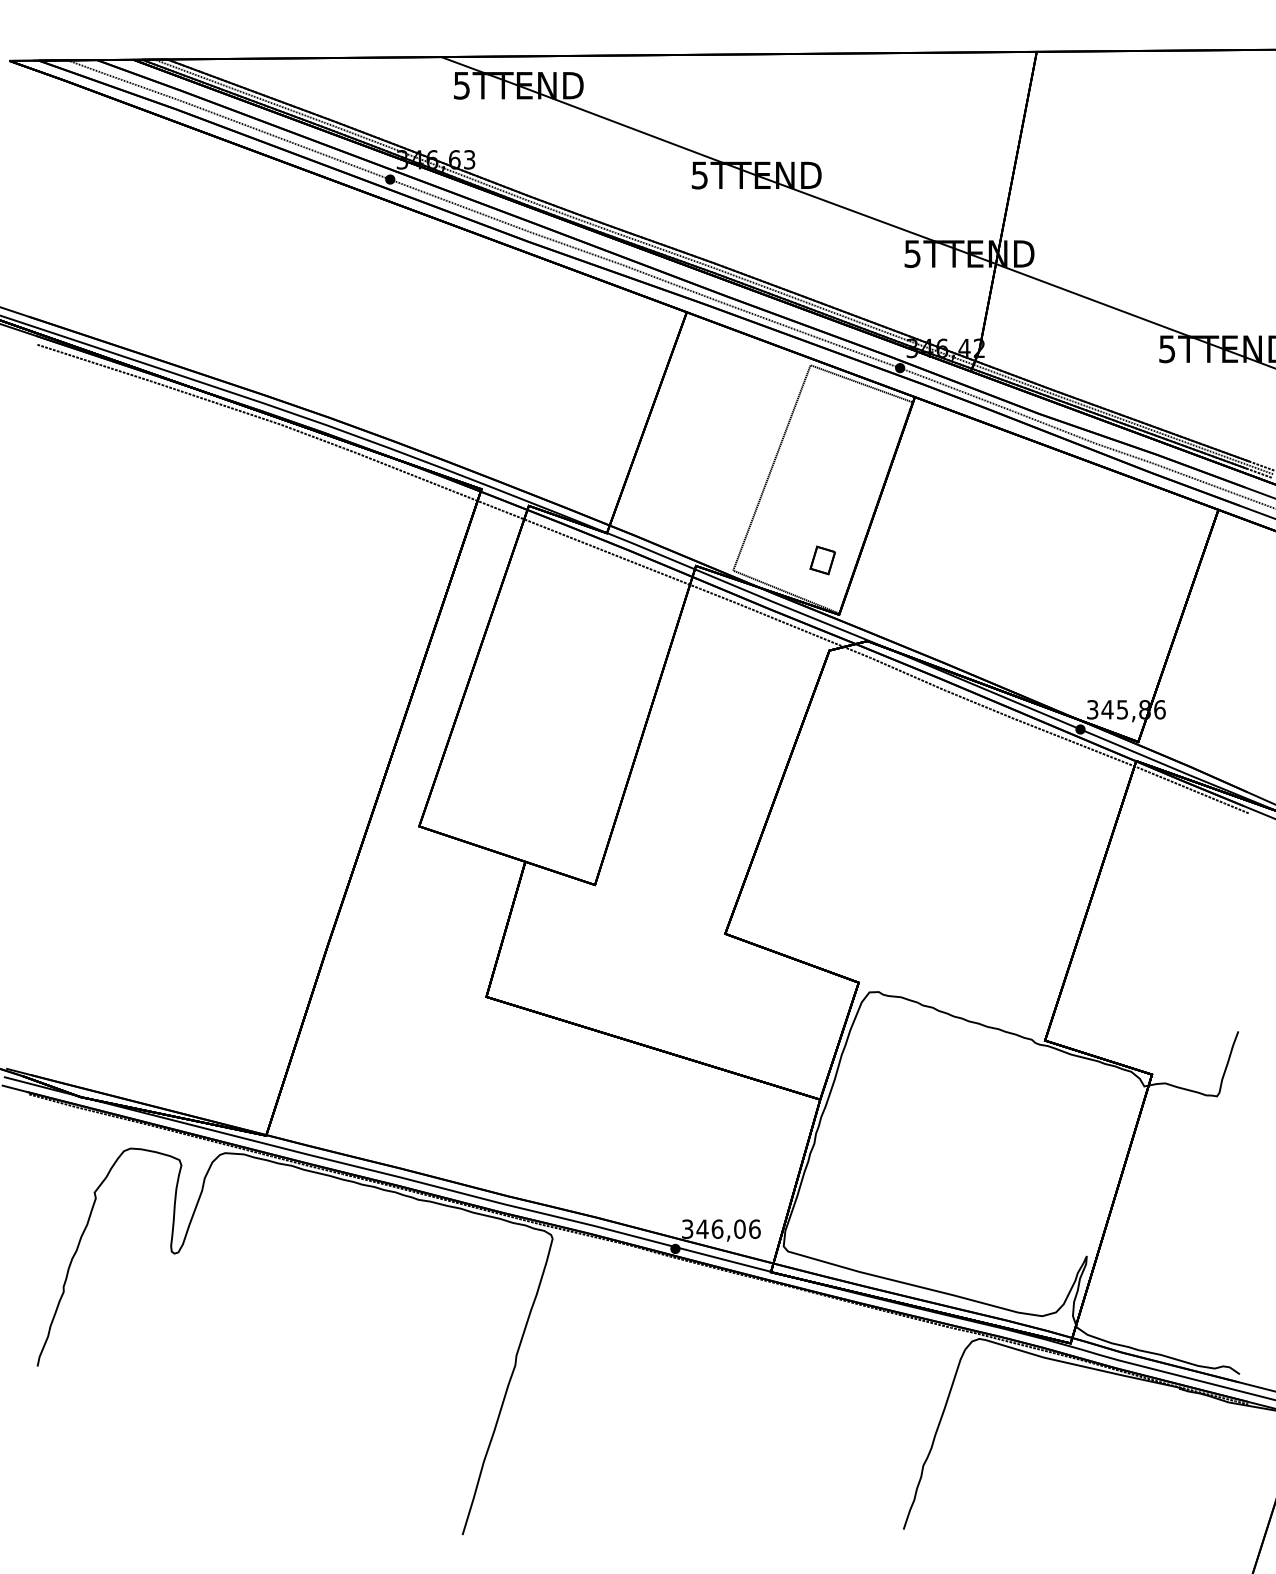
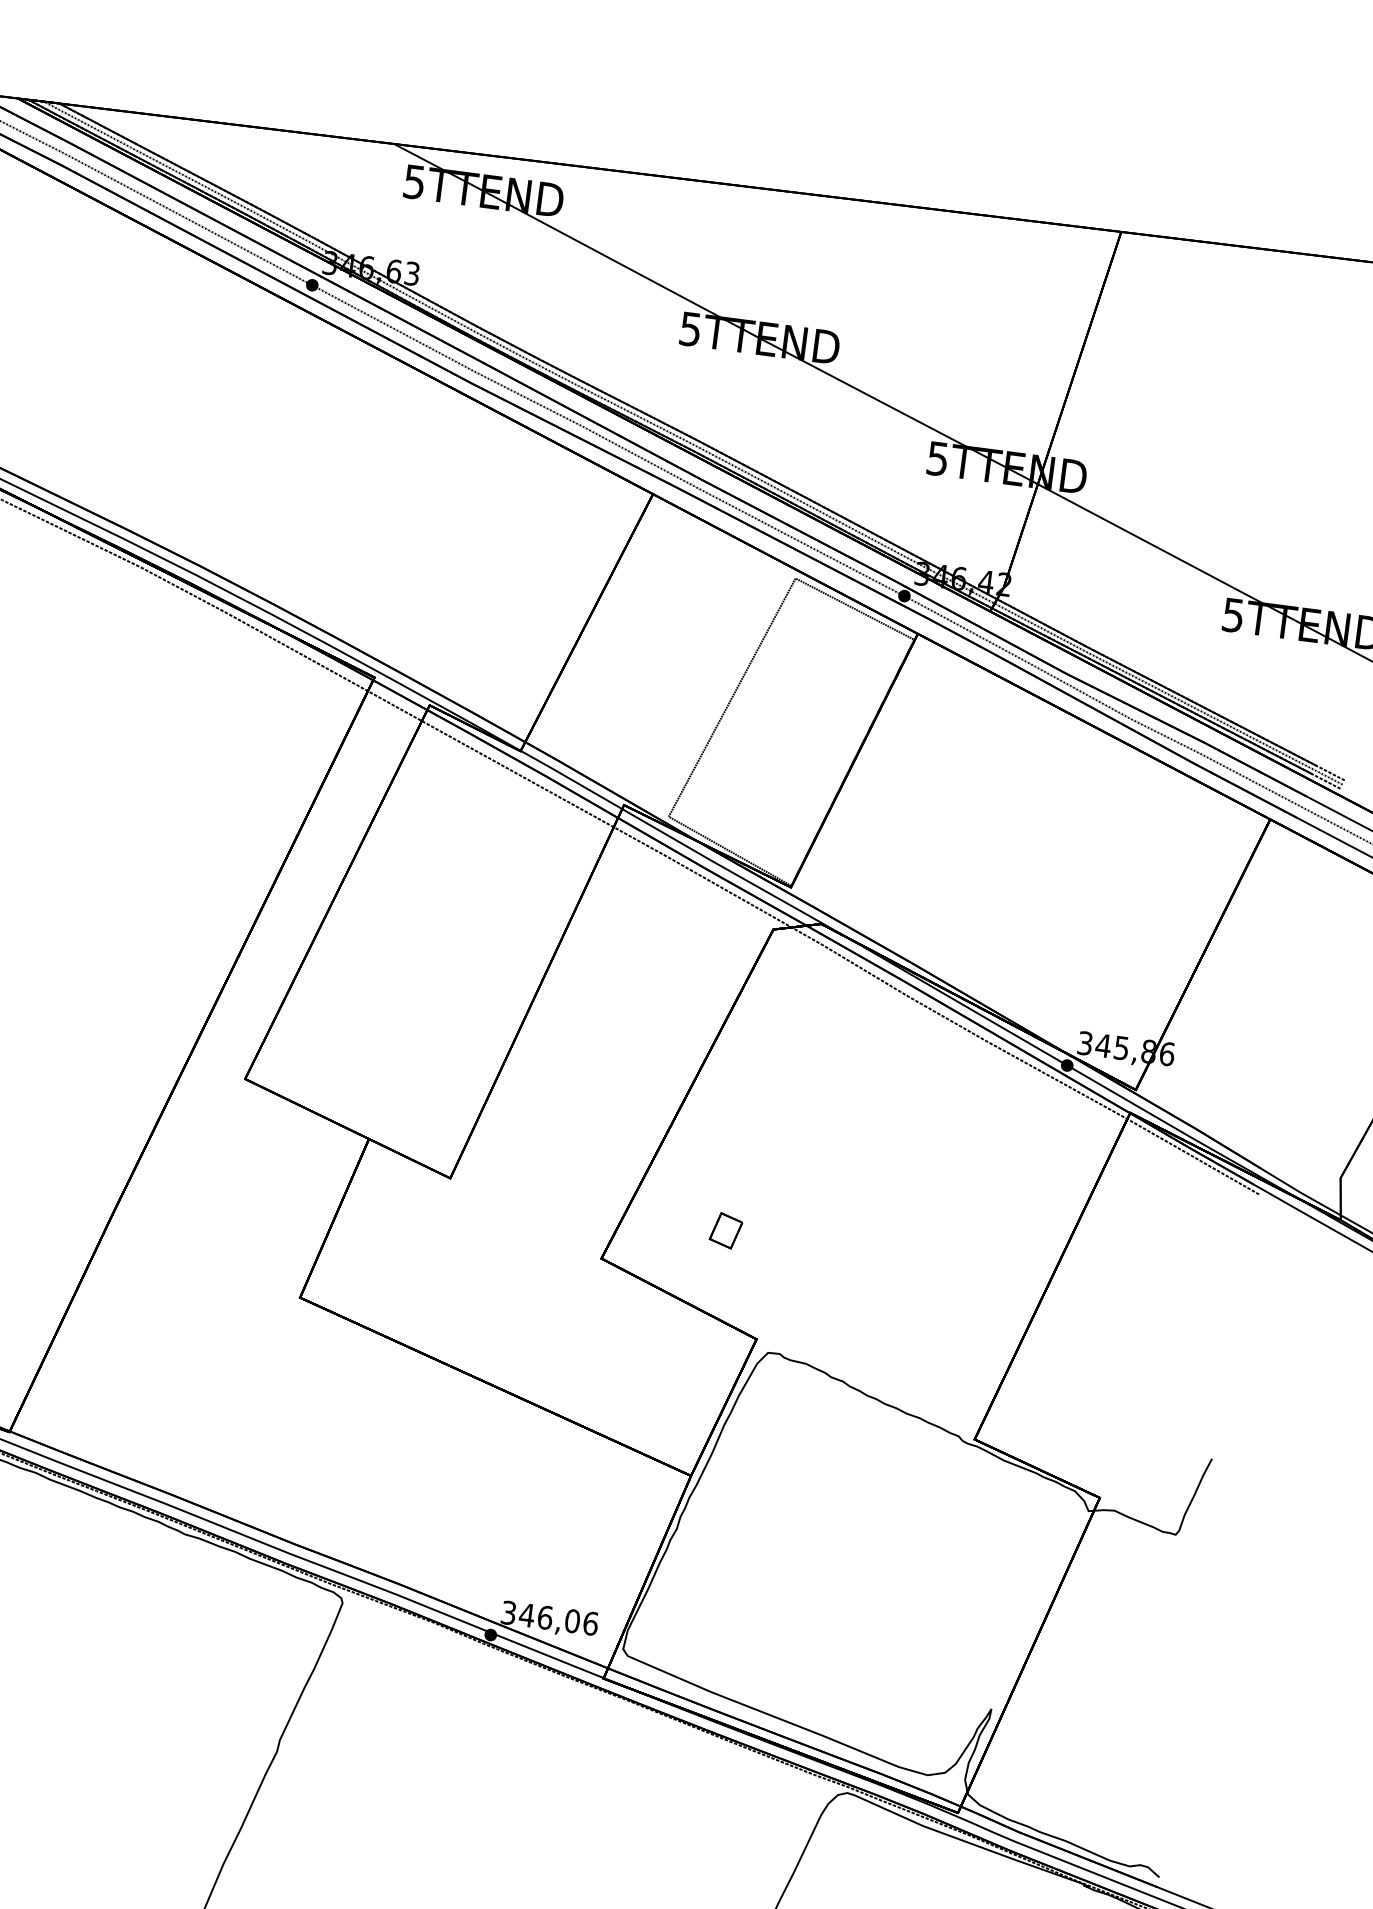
part: (822, 560) -> (725, 1230), moved

